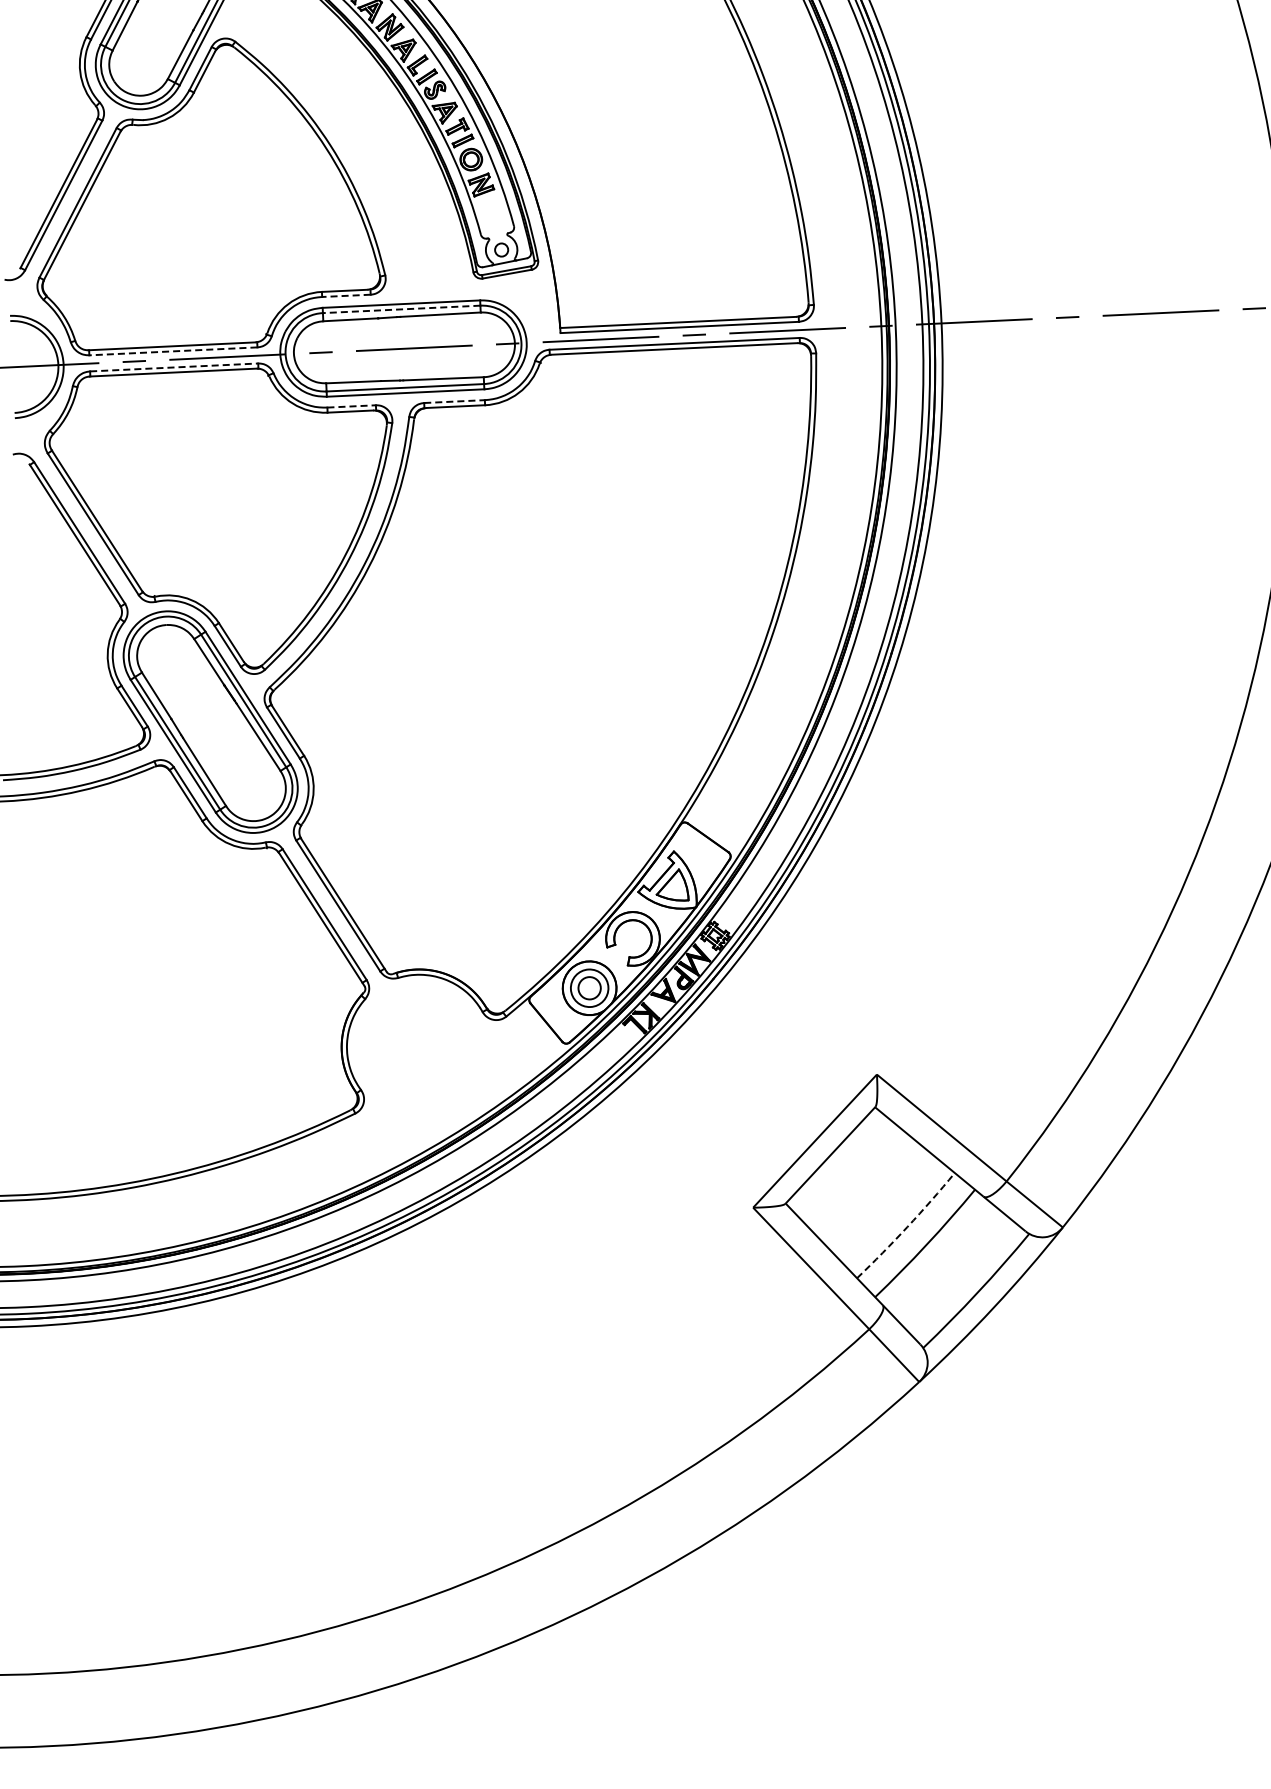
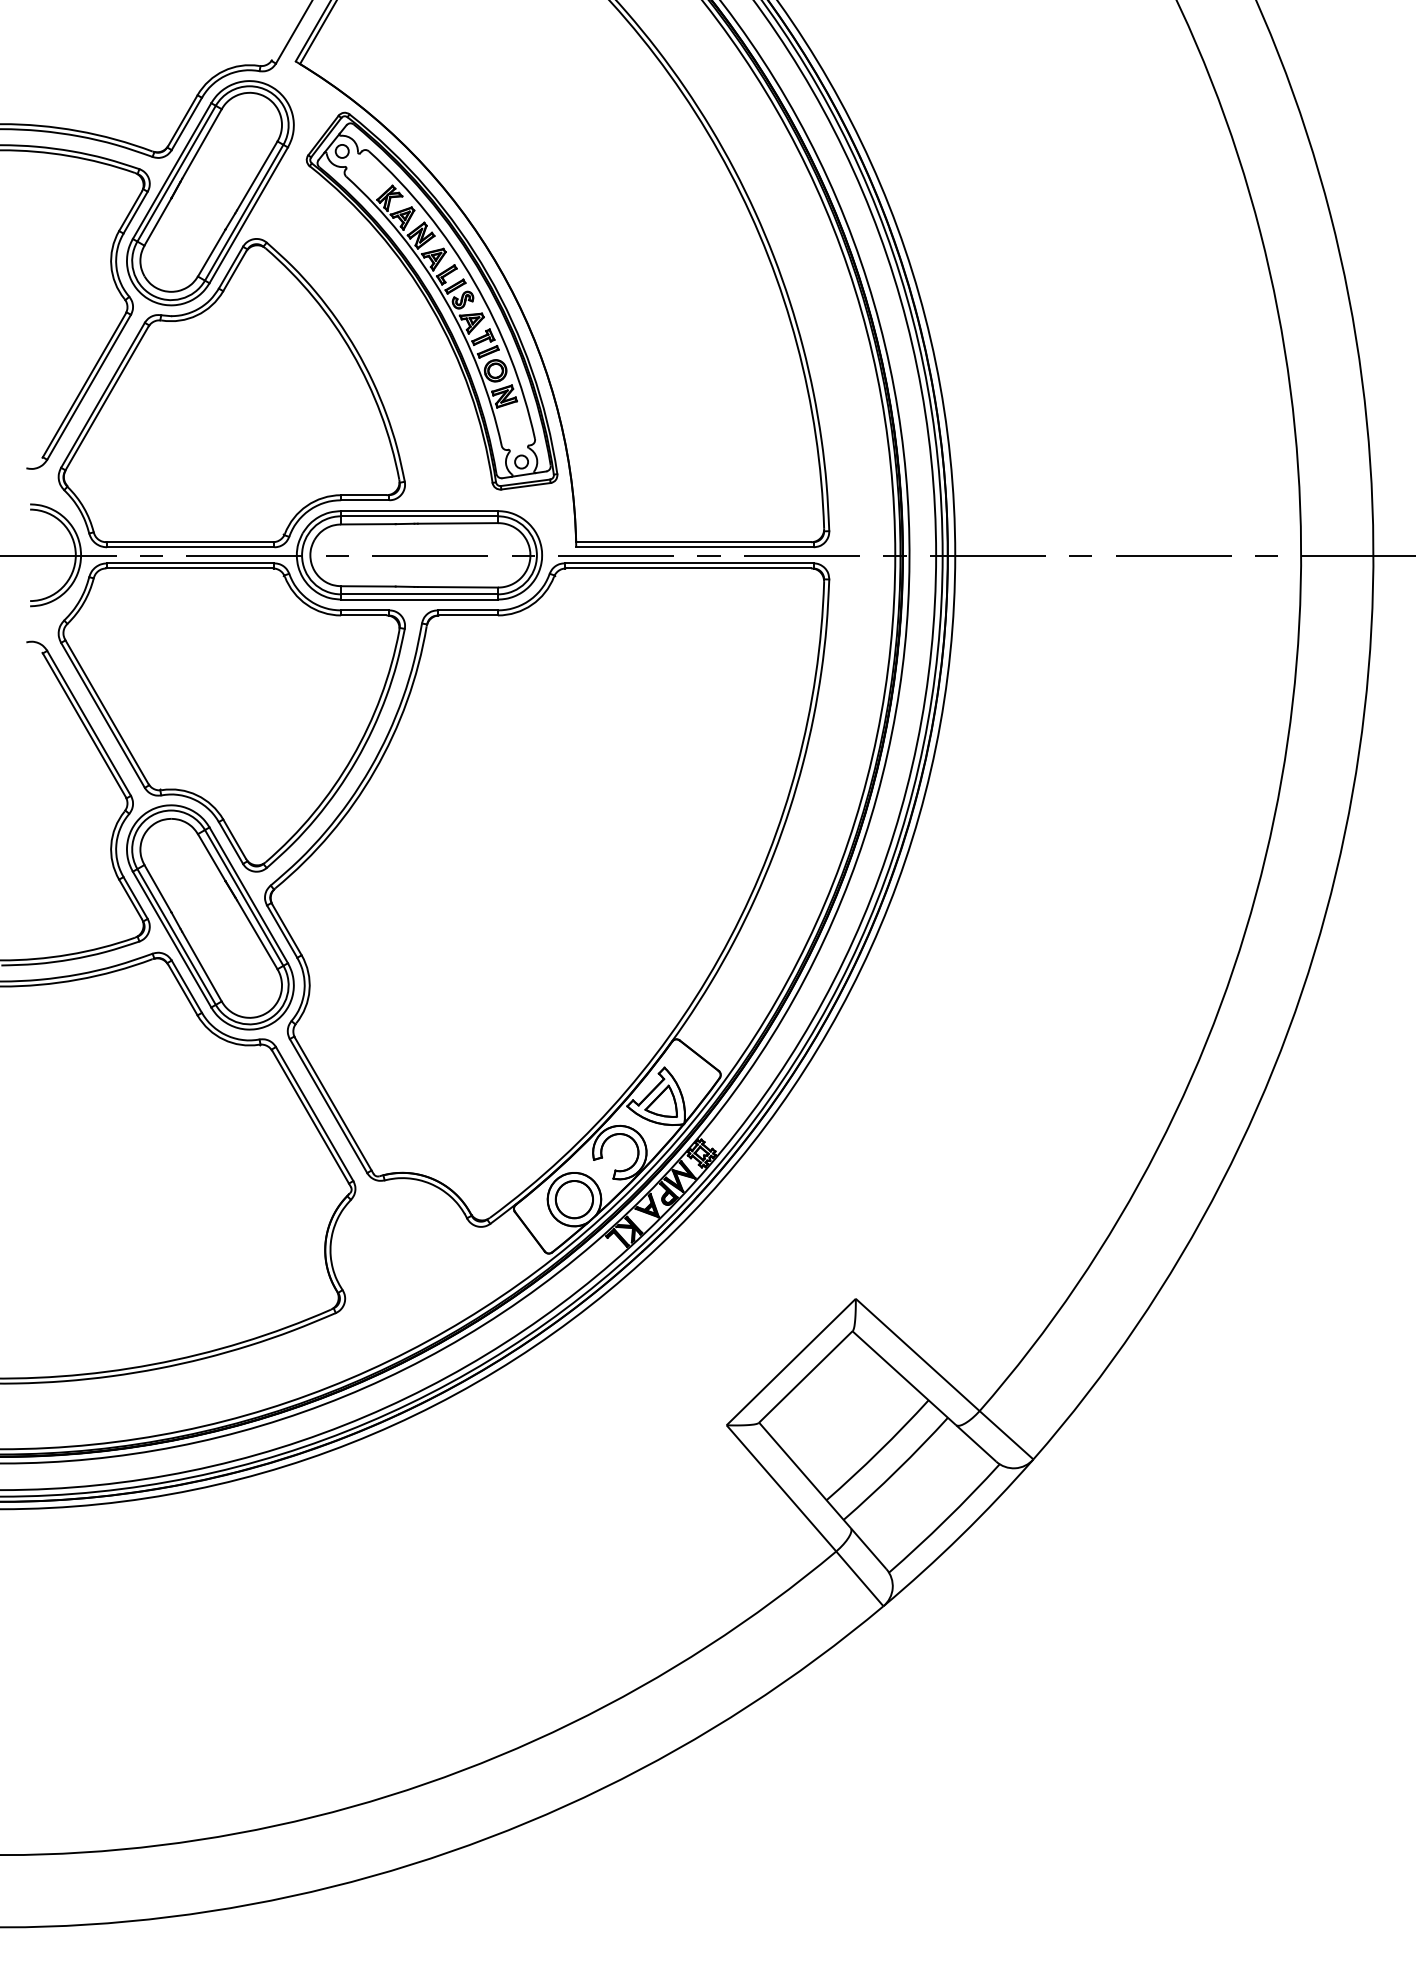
line: (345, 296) -> (364, 500), dashed -> solid
line: (401, 309) -> (419, 516), dashed -> solid
line: (173, 351) -> (190, 547), dashed -> solid
line: (173, 367) -> (190, 563), dashed -> solid
line: (455, 401) -> (468, 610), dashed -> solid
line: (351, 406) -> (365, 610), dashed -> solid
circle: (589, 988) -> (574, 1199), size x1.67
arc: (907, 1226) -> (879, 1451), dashed -> solid

